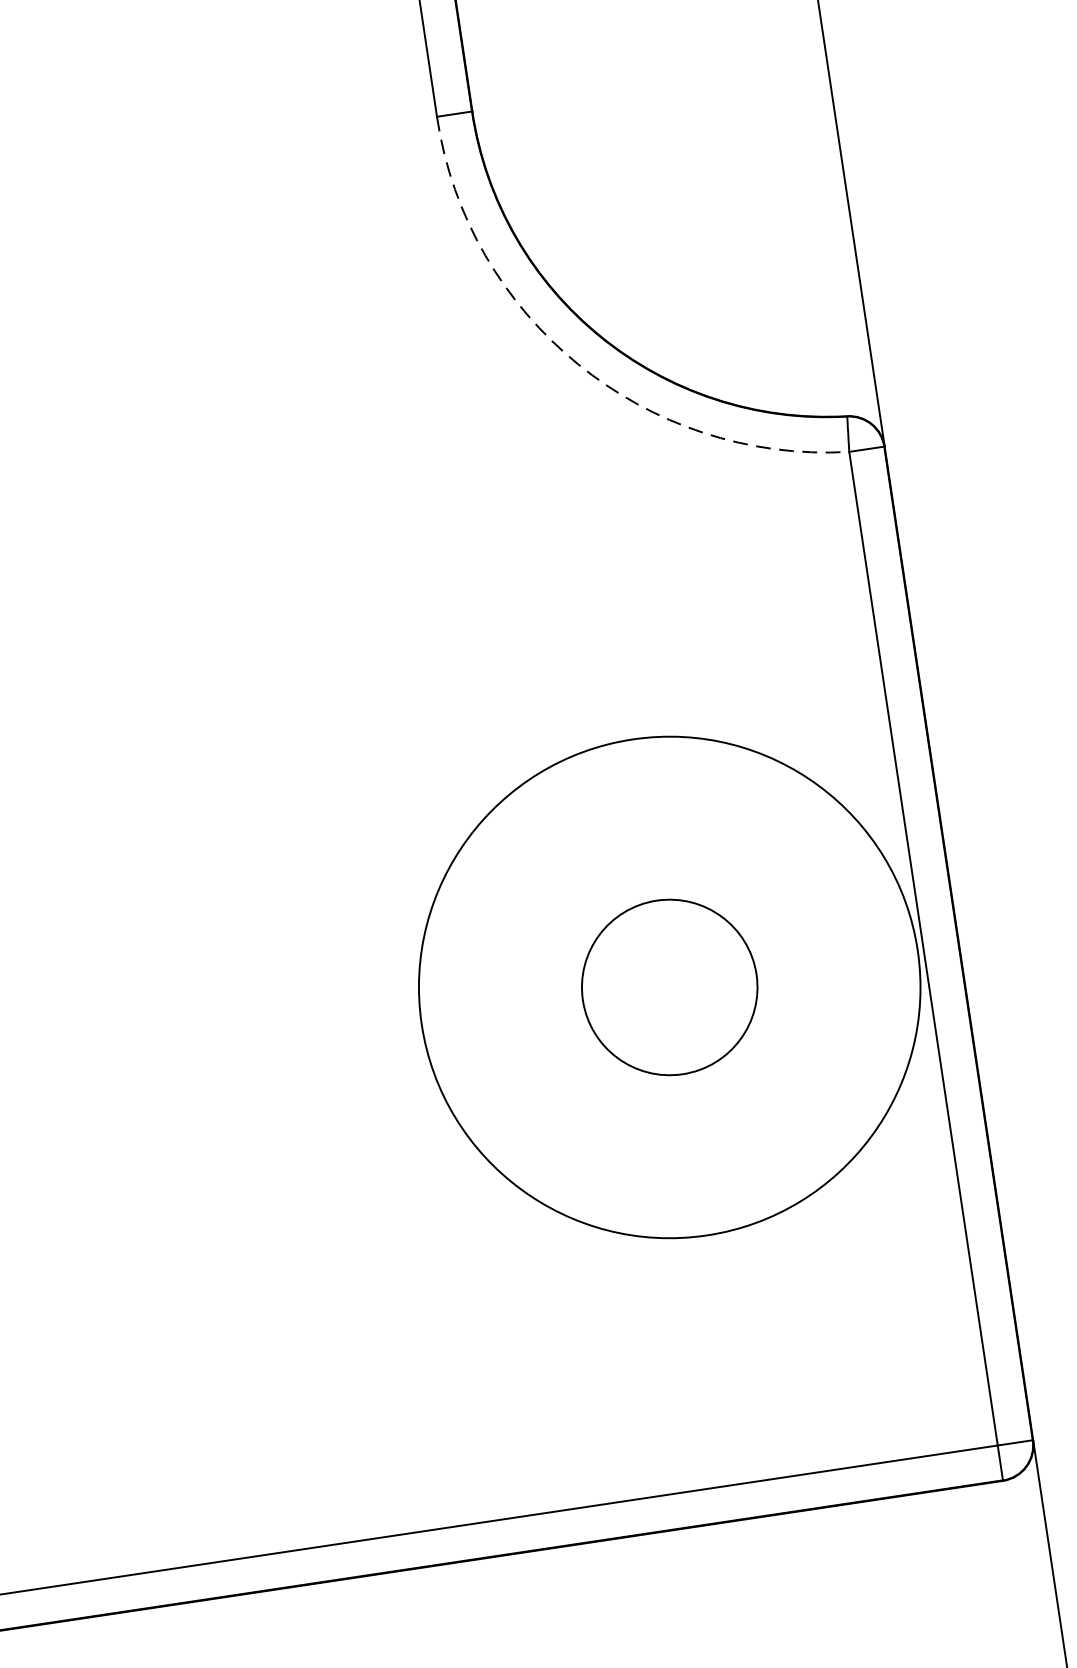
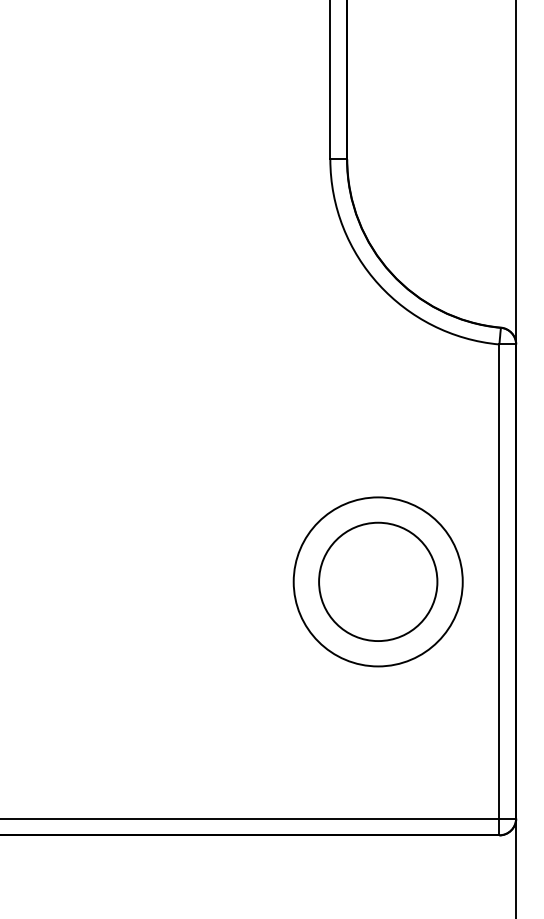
arc: (577, 364) -> (378, 284), dashed -> solid
circle: (668, 986) -> (377, 581), size x0.71
circle: (670, 986) -> (378, 581), size x1.43

